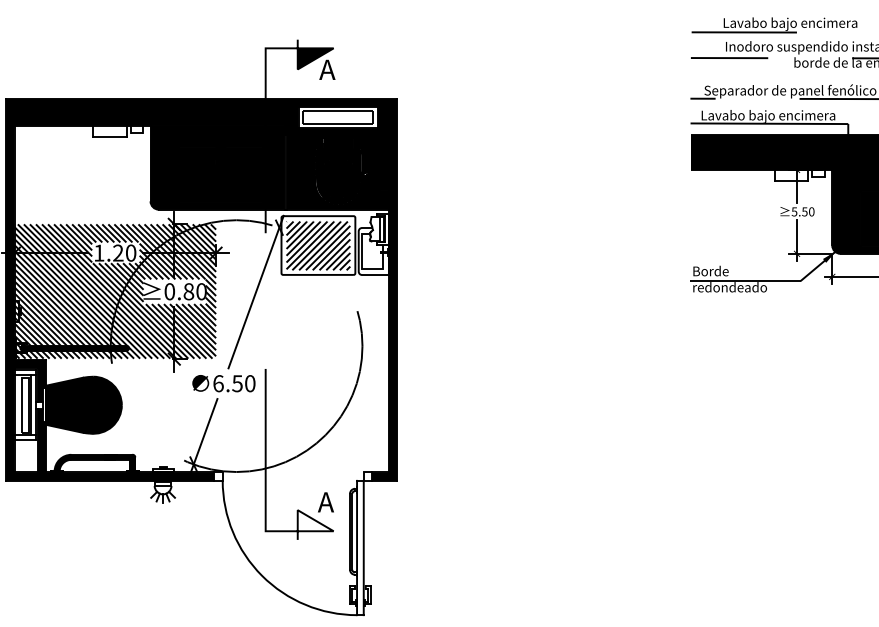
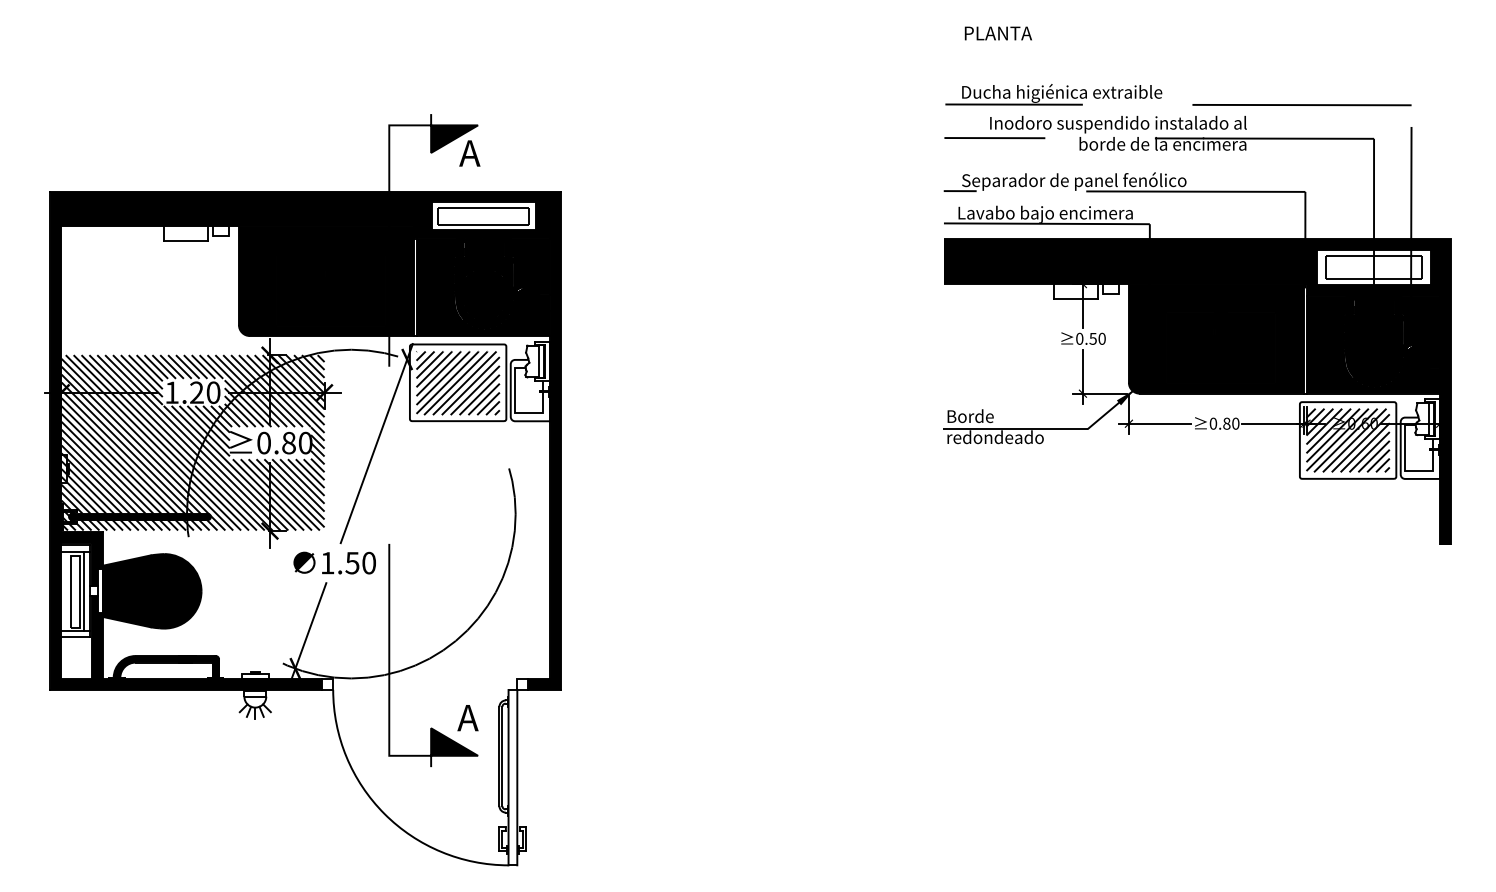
text: (781, 23) -> (1062, 93), Lavabo bajo encimera -> Ducha higiénica extraible
text: (794, 211) -> (1079, 338), 5.50 -> 0.50
text: (218, 383) -> (327, 562), 6.50 -> 1.50
fill: (315, 520) -> (454, 741), added

